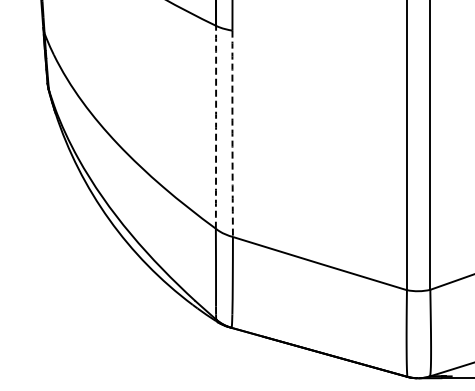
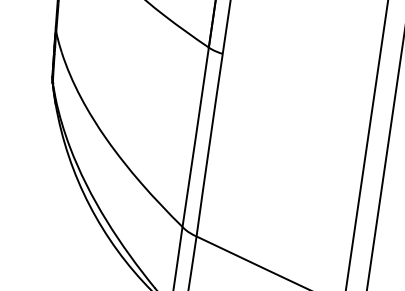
arc: (216, 127) -> (196, 137), dashed -> solid
arc: (232, 133) -> (209, 144), dashed -> solid

